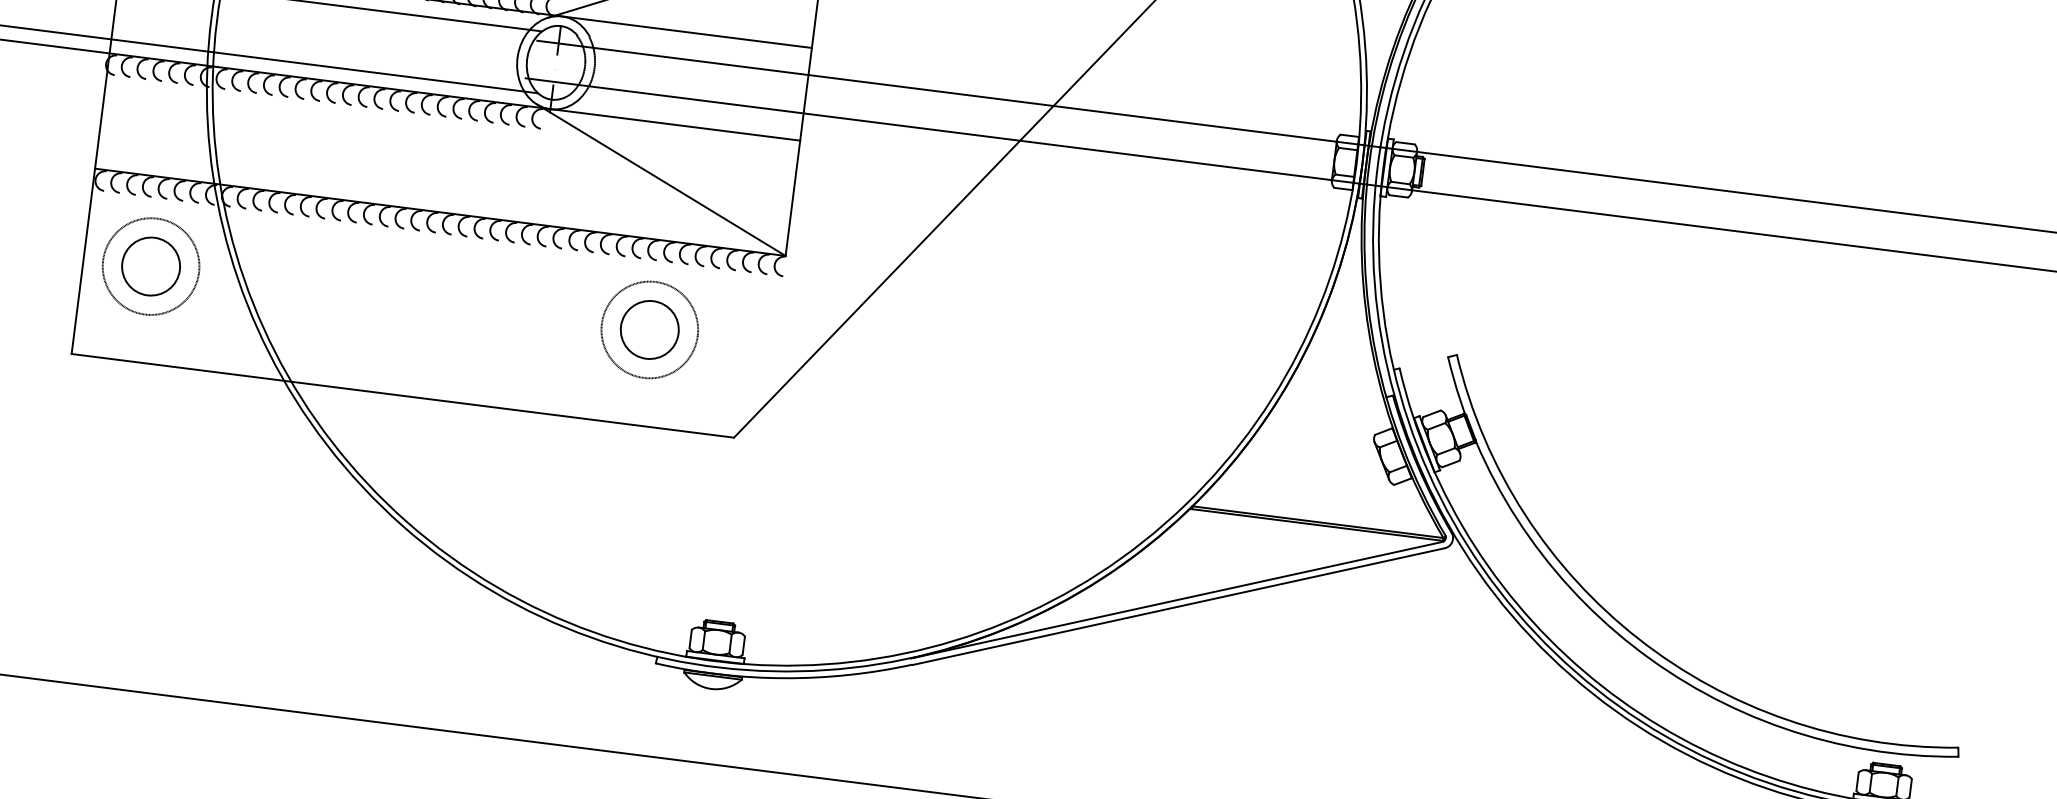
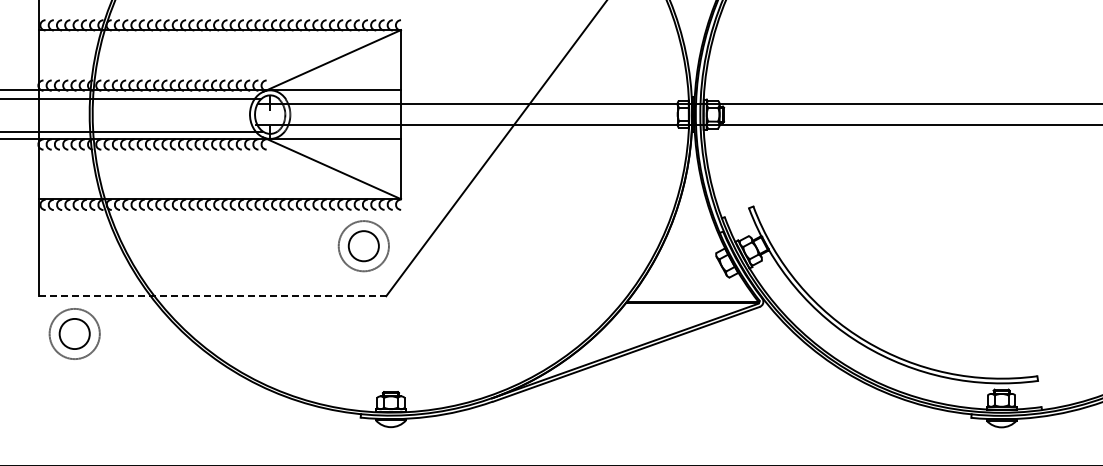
part: (150, 265) -> (74, 333), moved
part: (649, 330) -> (363, 246), moved
line: (403, 396) -> (213, 296), solid -> dashed

